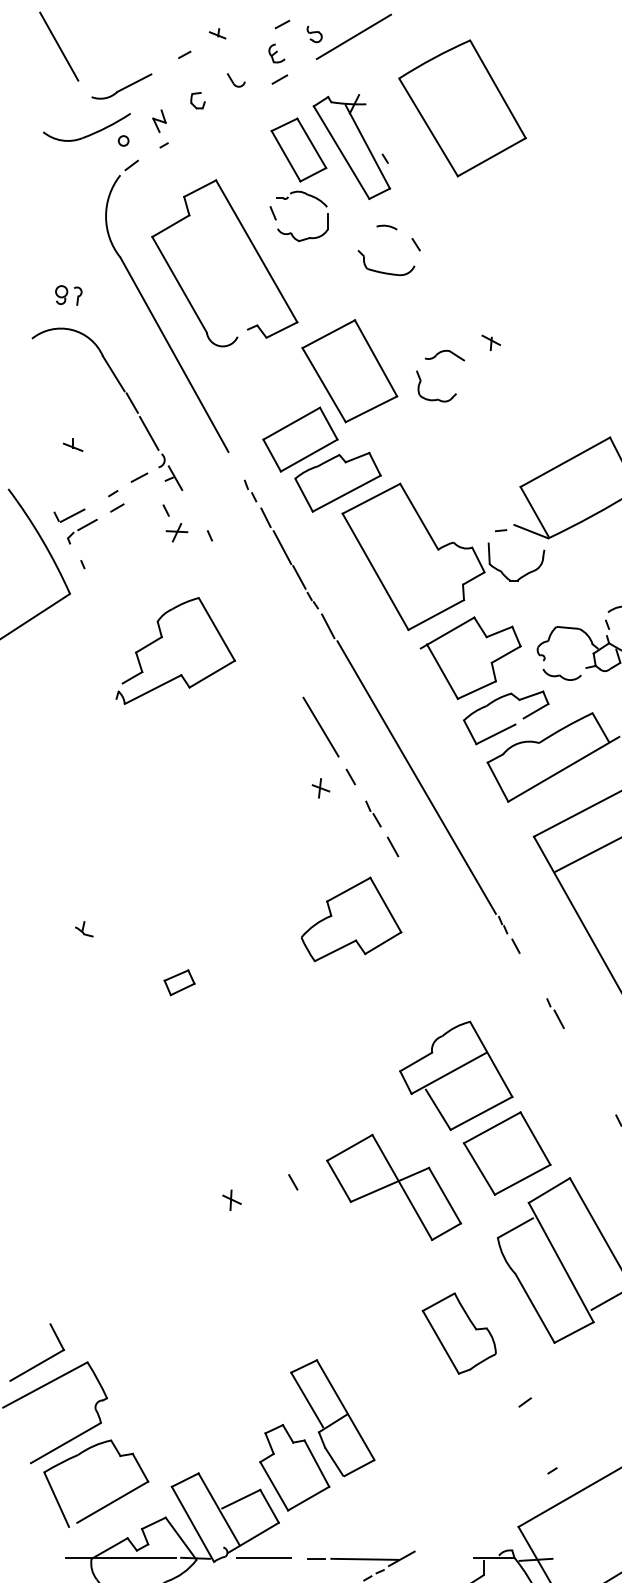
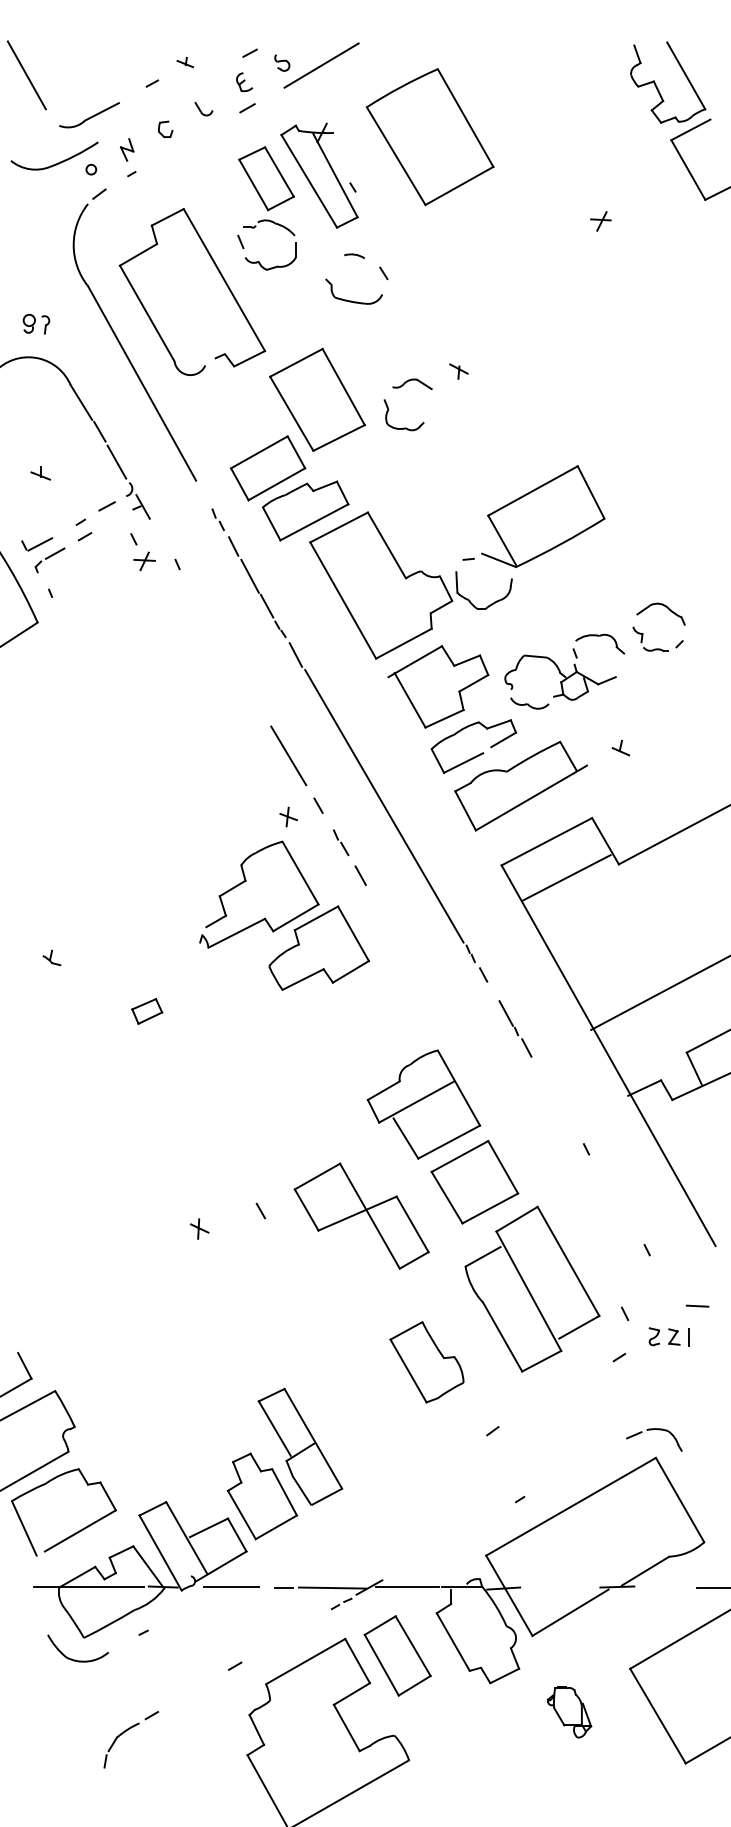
part: (162, 637) -> (246, 881), moved
line: (537, 984) -> (505, 1013), added
line: (439, 1557) -> (407, 1586), added

